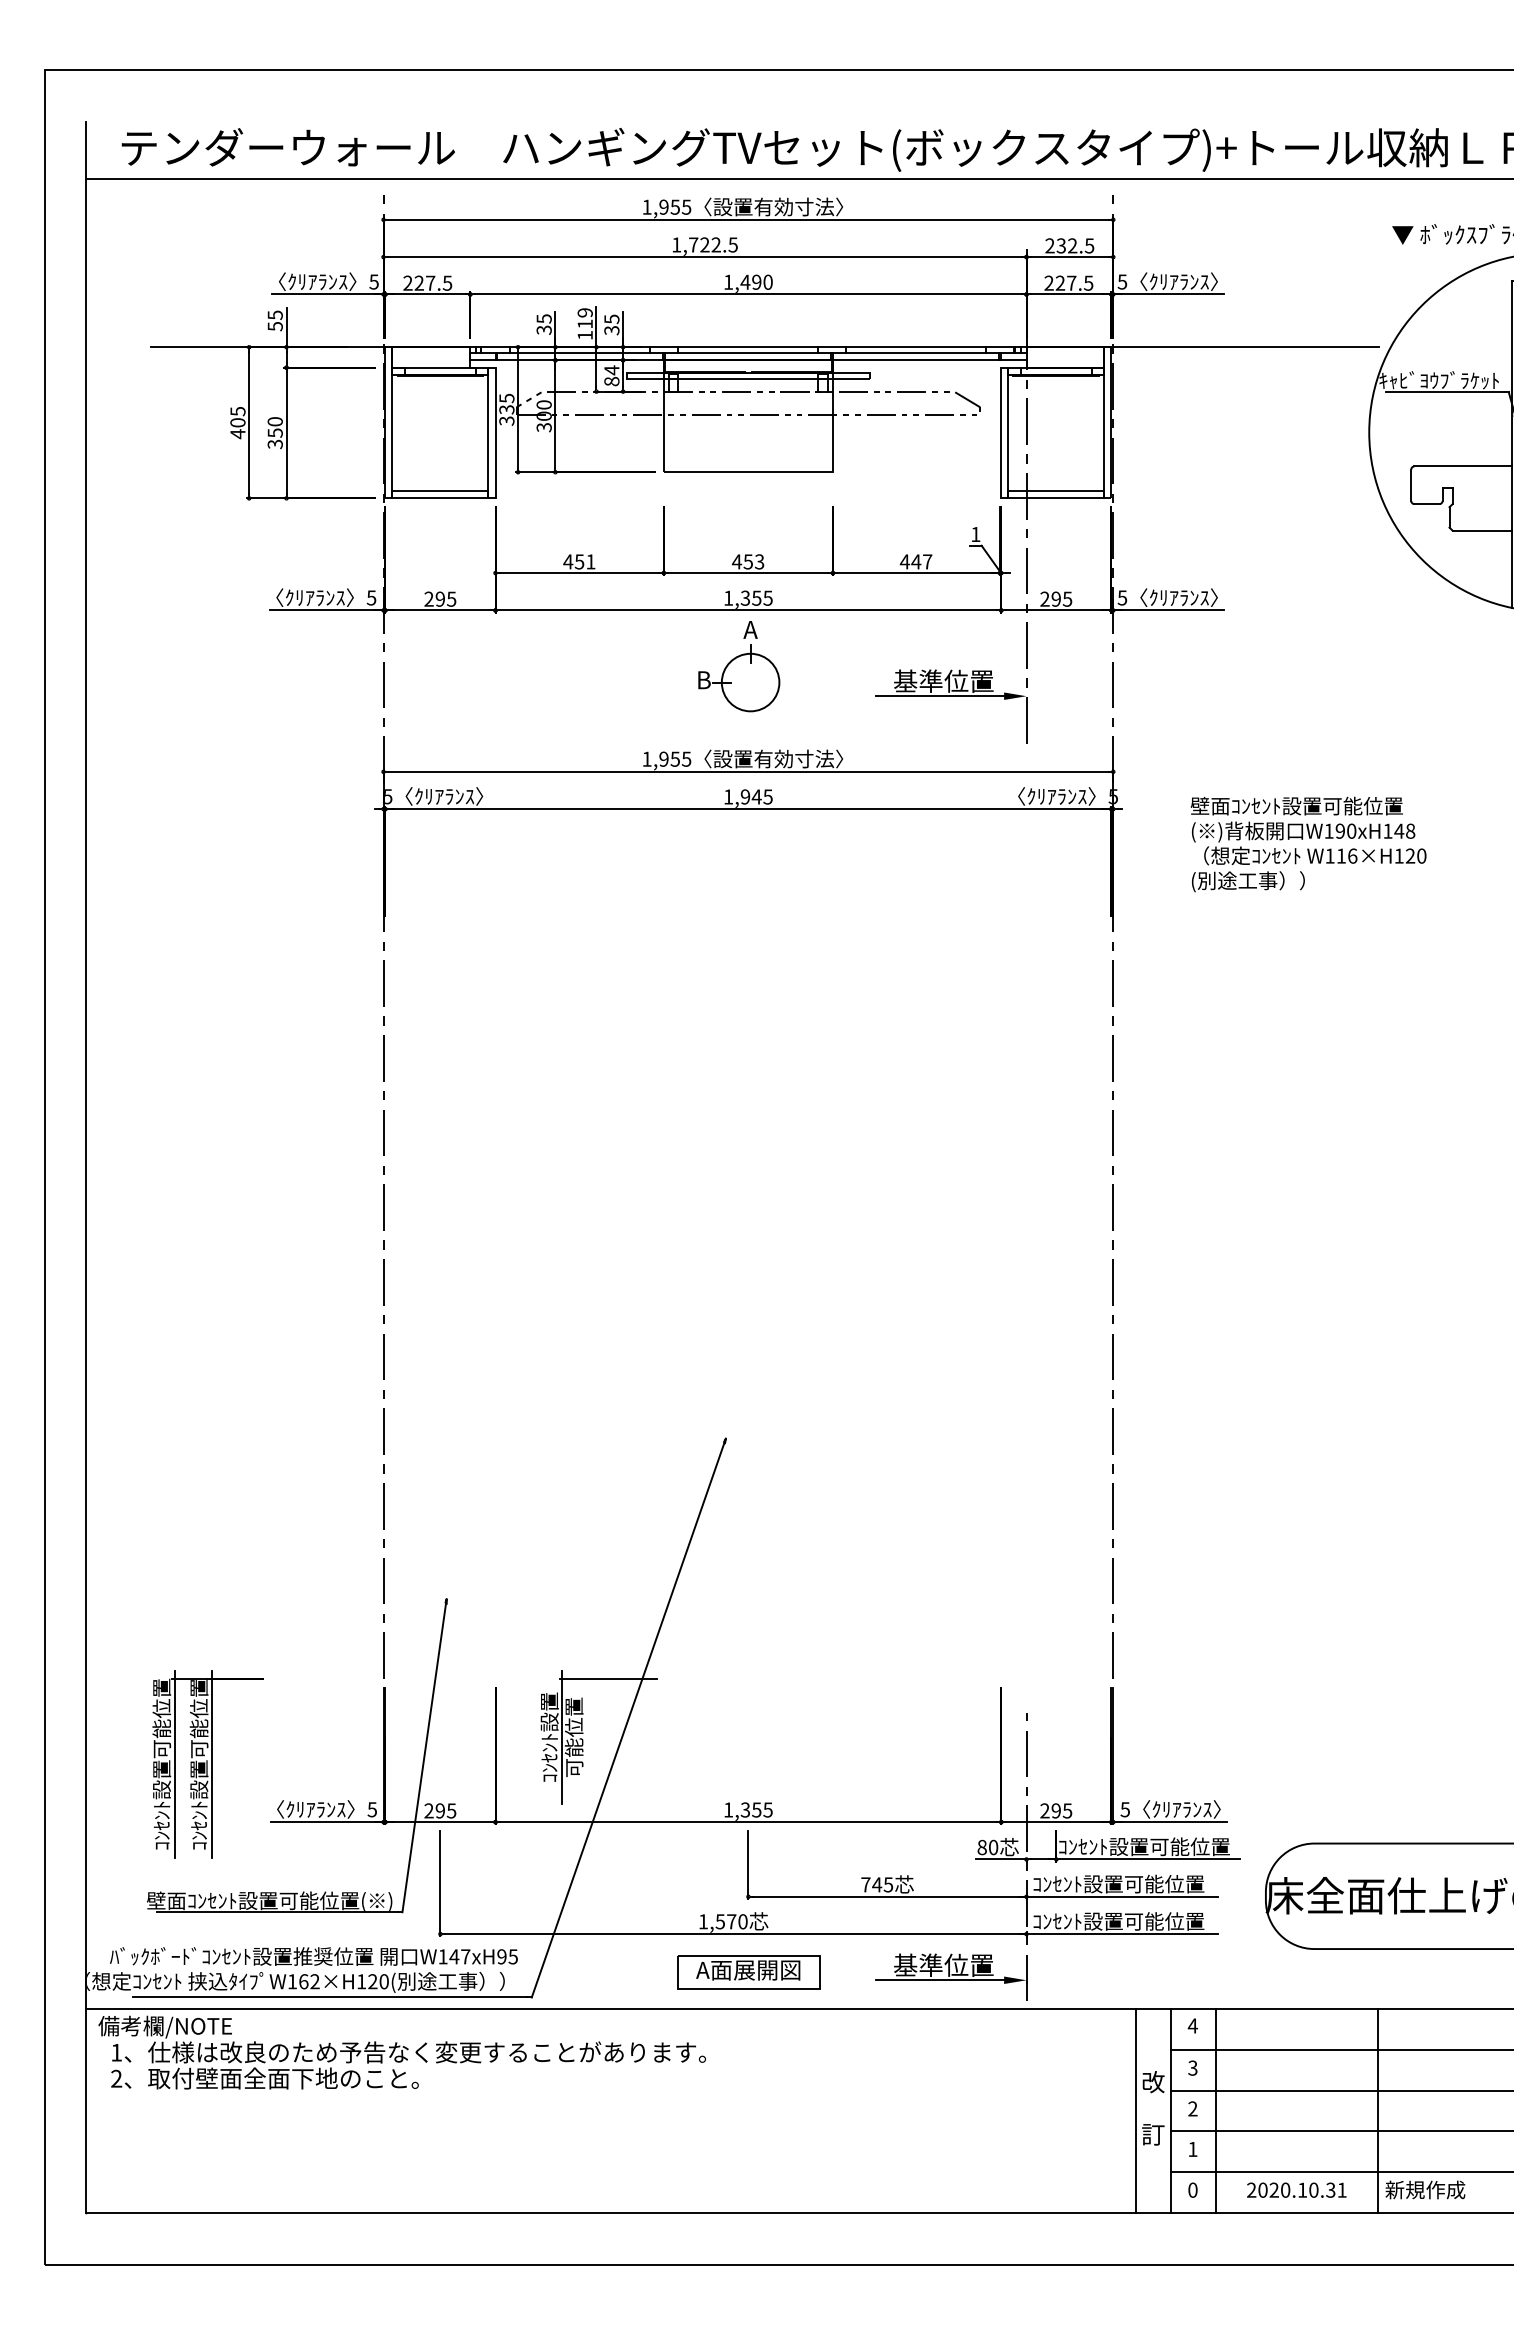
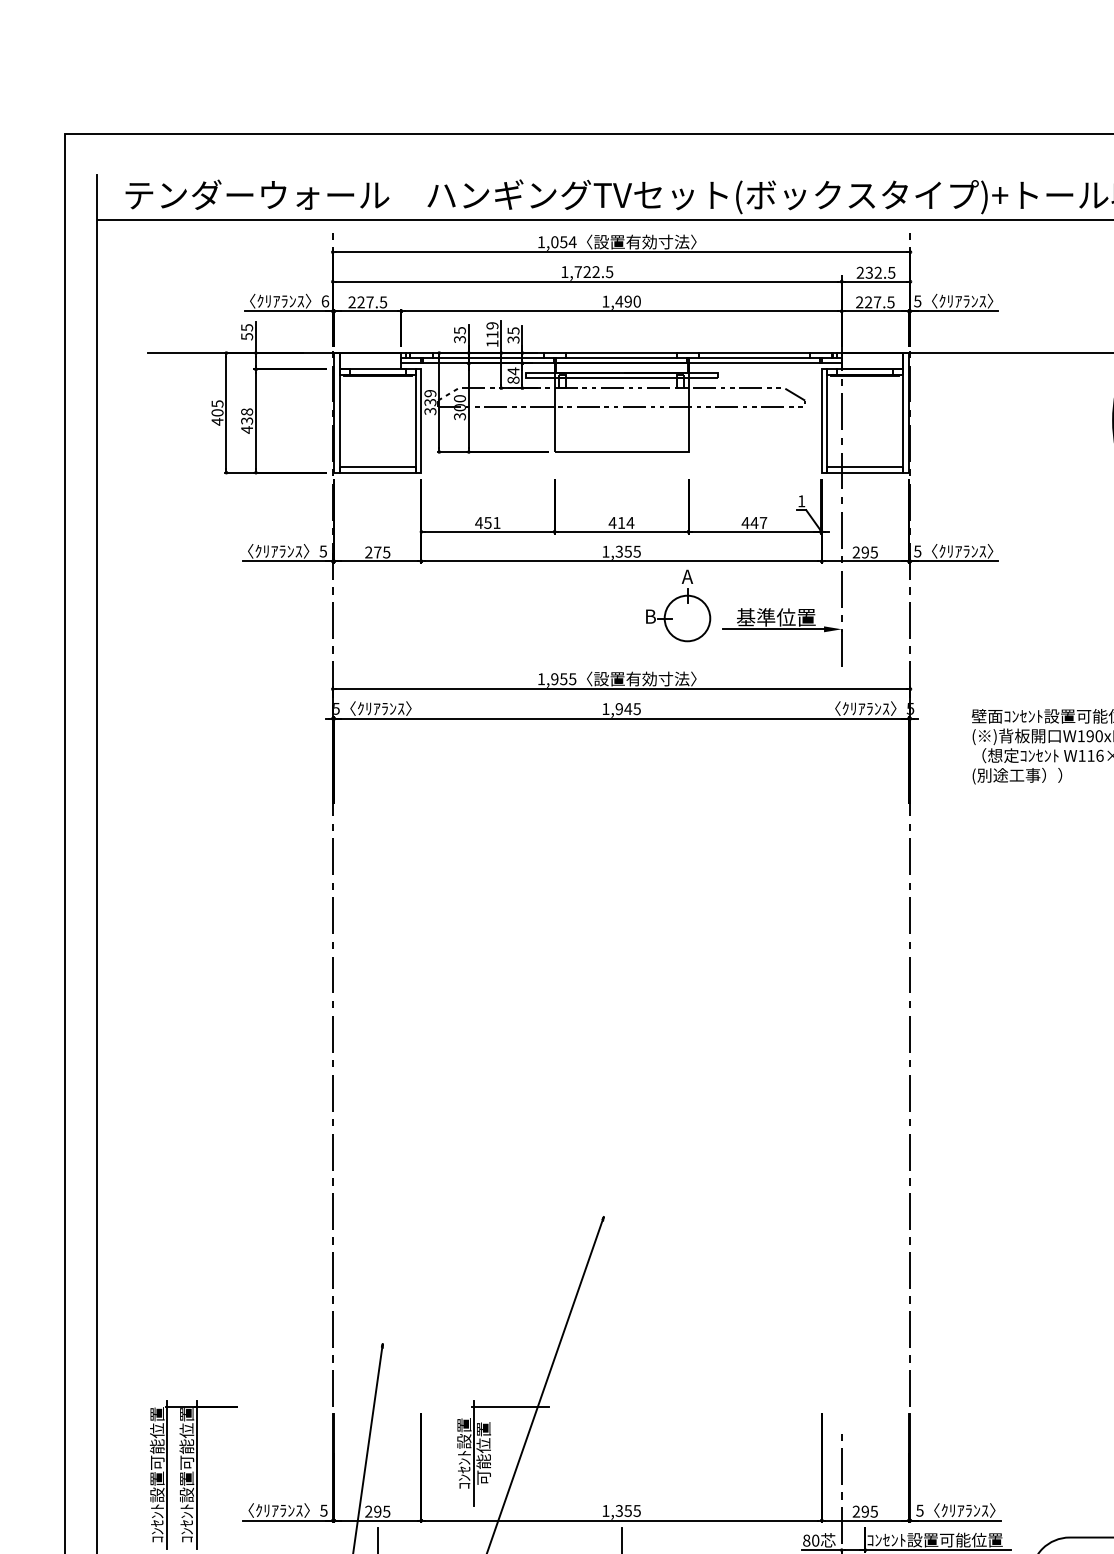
text: (675, 206) -> (563, 241), 1,955 -> 1,054
text: (373, 281) -> (324, 301), 5 -> 6
text: (506, 398) -> (430, 393), 335 -> 339
text: (274, 433) -> (246, 421), 350 -> 438
text: (753, 561) -> (625, 522), 453 -> 414
text: (440, 598) -> (377, 551), 295 -> 275
part: (739, 666) -> (678, 605), moved

